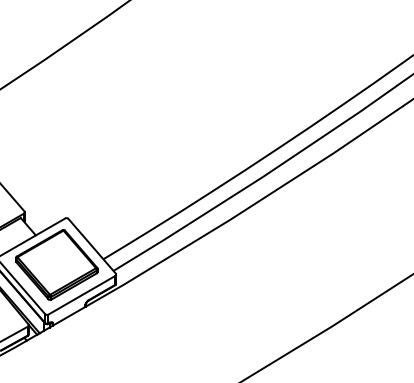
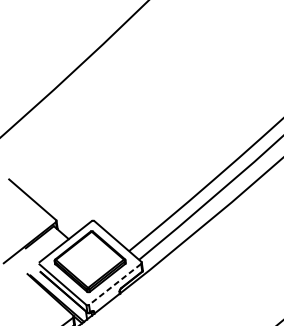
line: (81, 295) -> (114, 284), solid -> dashed

